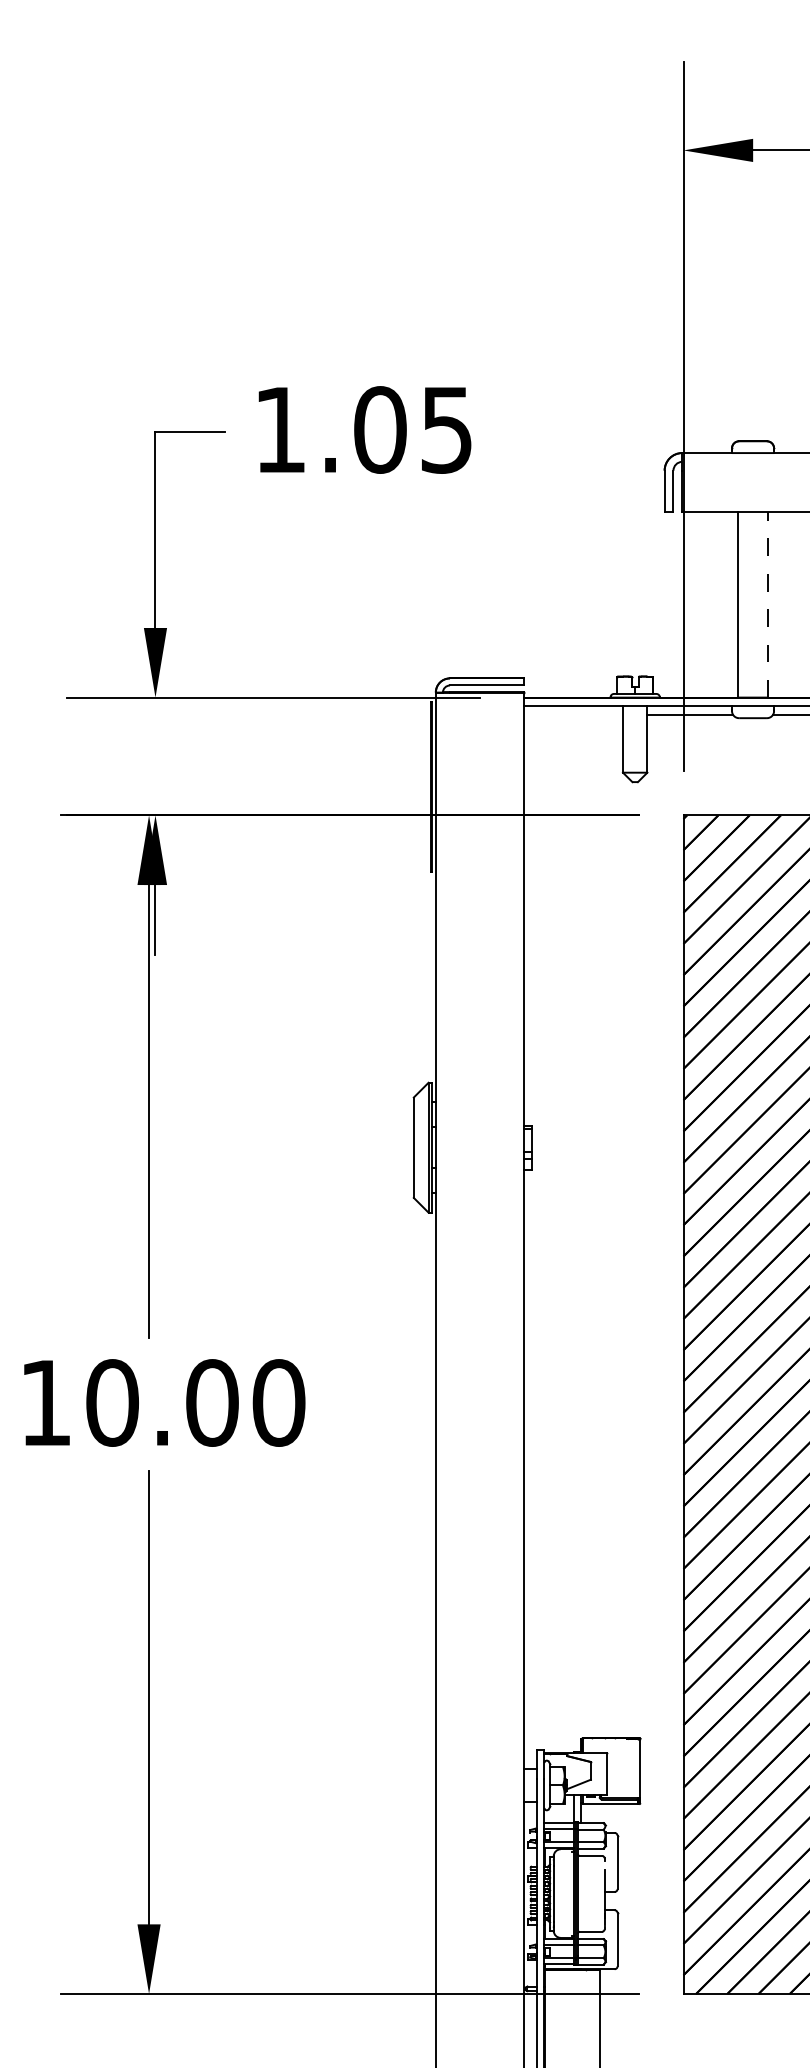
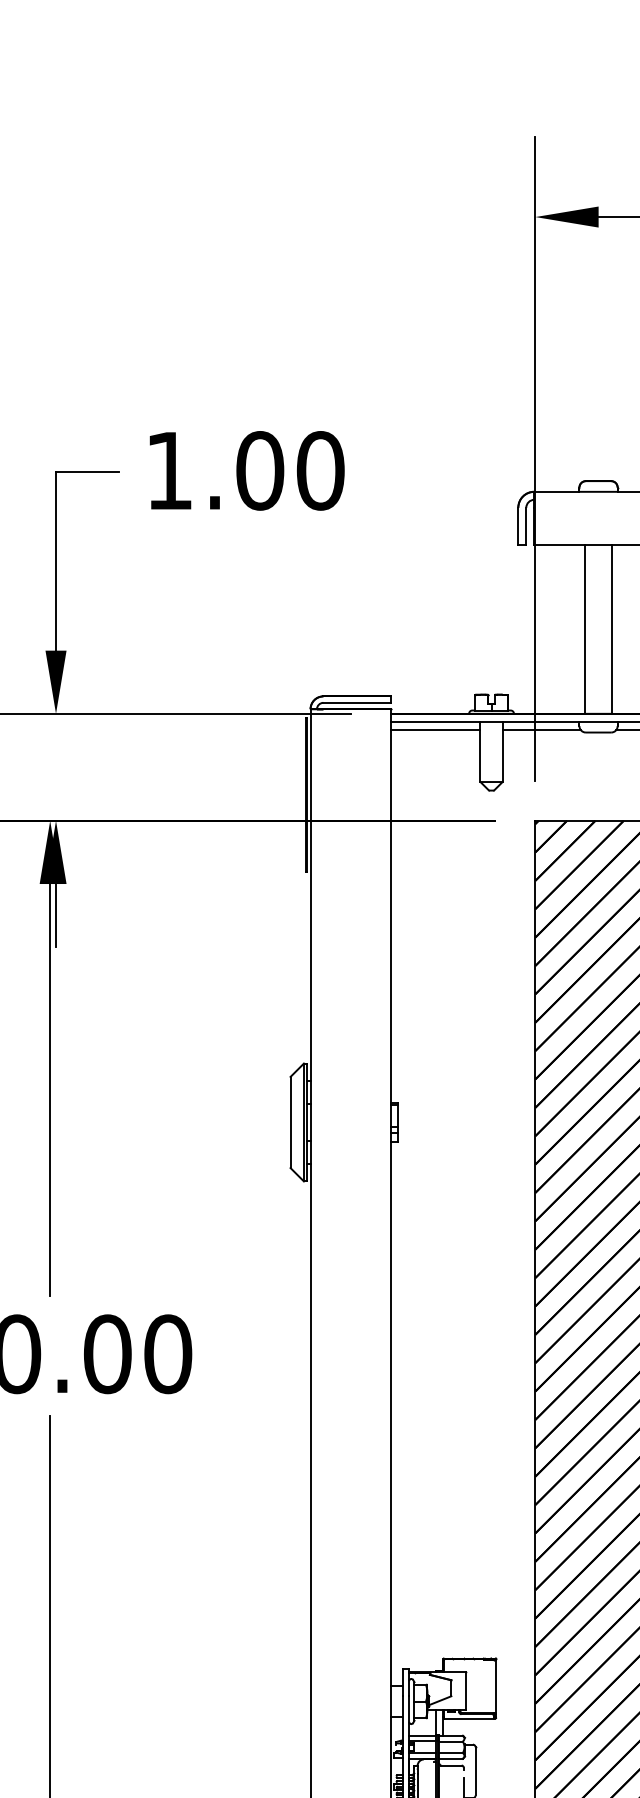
text: (446, 429) -> (320, 470), 1.05 -> 1.00
line: (767, 604) -> (611, 629), dashed -> solid
line: (573, 715) -> (435, 730), added

